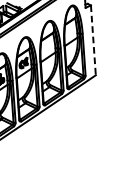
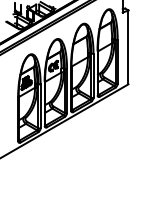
line: (93, 40) -> (128, 47), dashed -> solid

